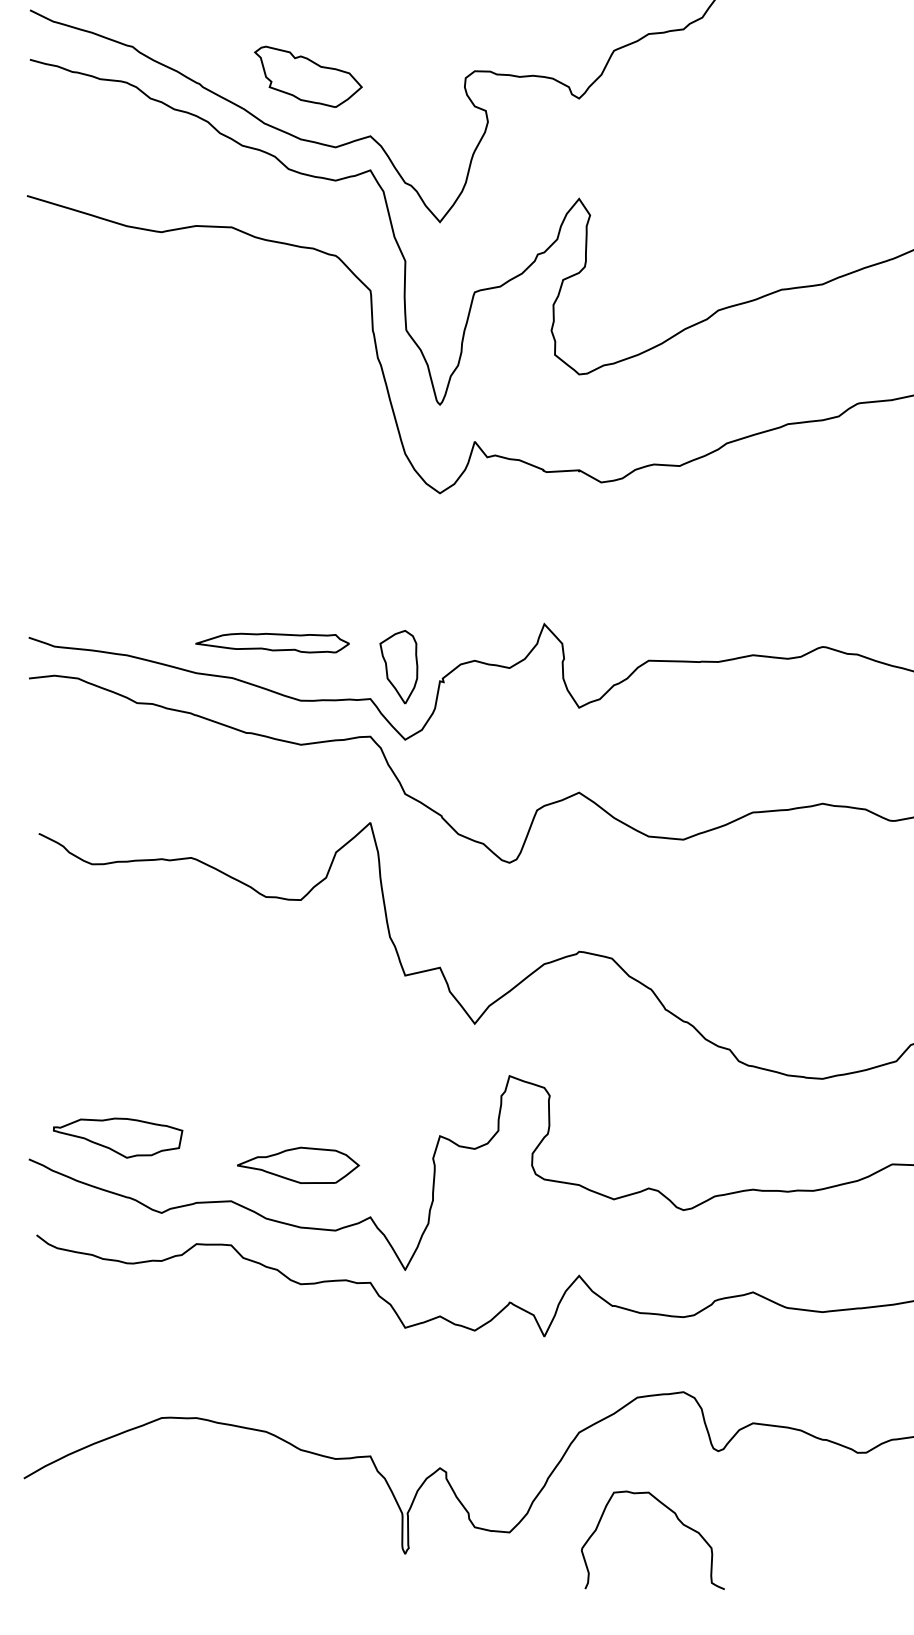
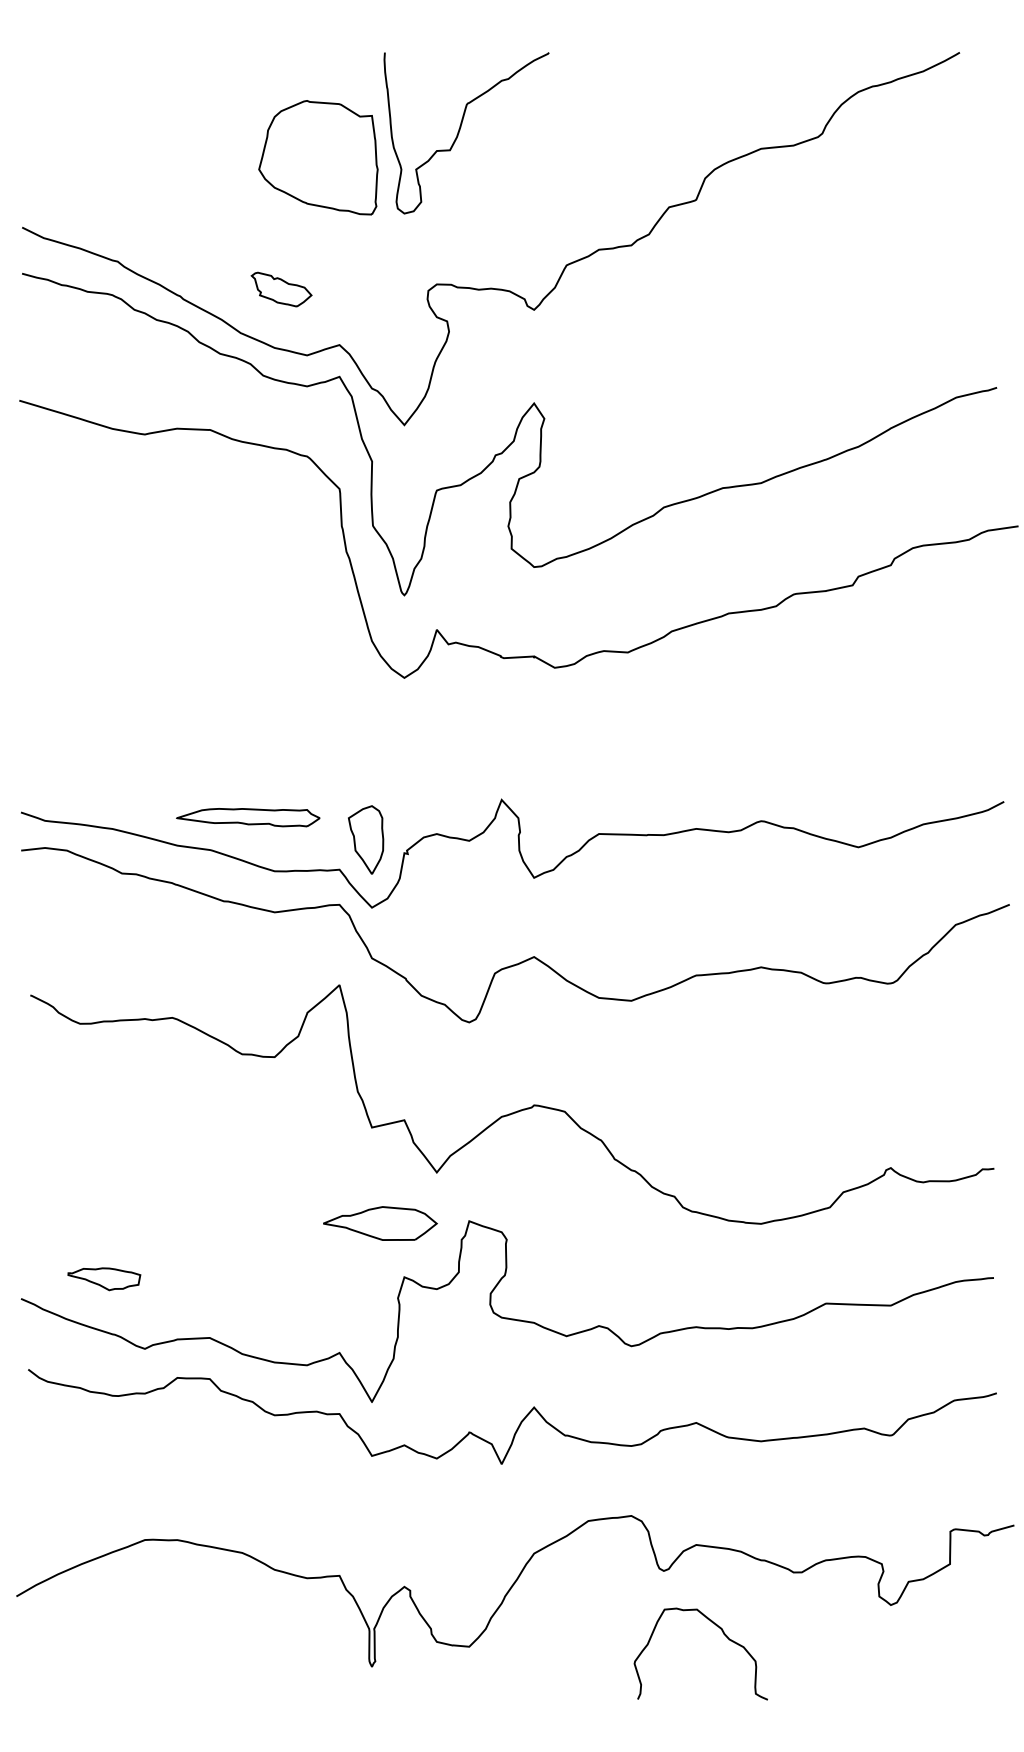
part: (308, 76) -> (281, 289), size x0.6
part: (118, 1138) -> (104, 1279), size x0.6
part: (298, 1165) -> (380, 1223), moved
curve: (677, 1519) -> (723, 1634), moved

